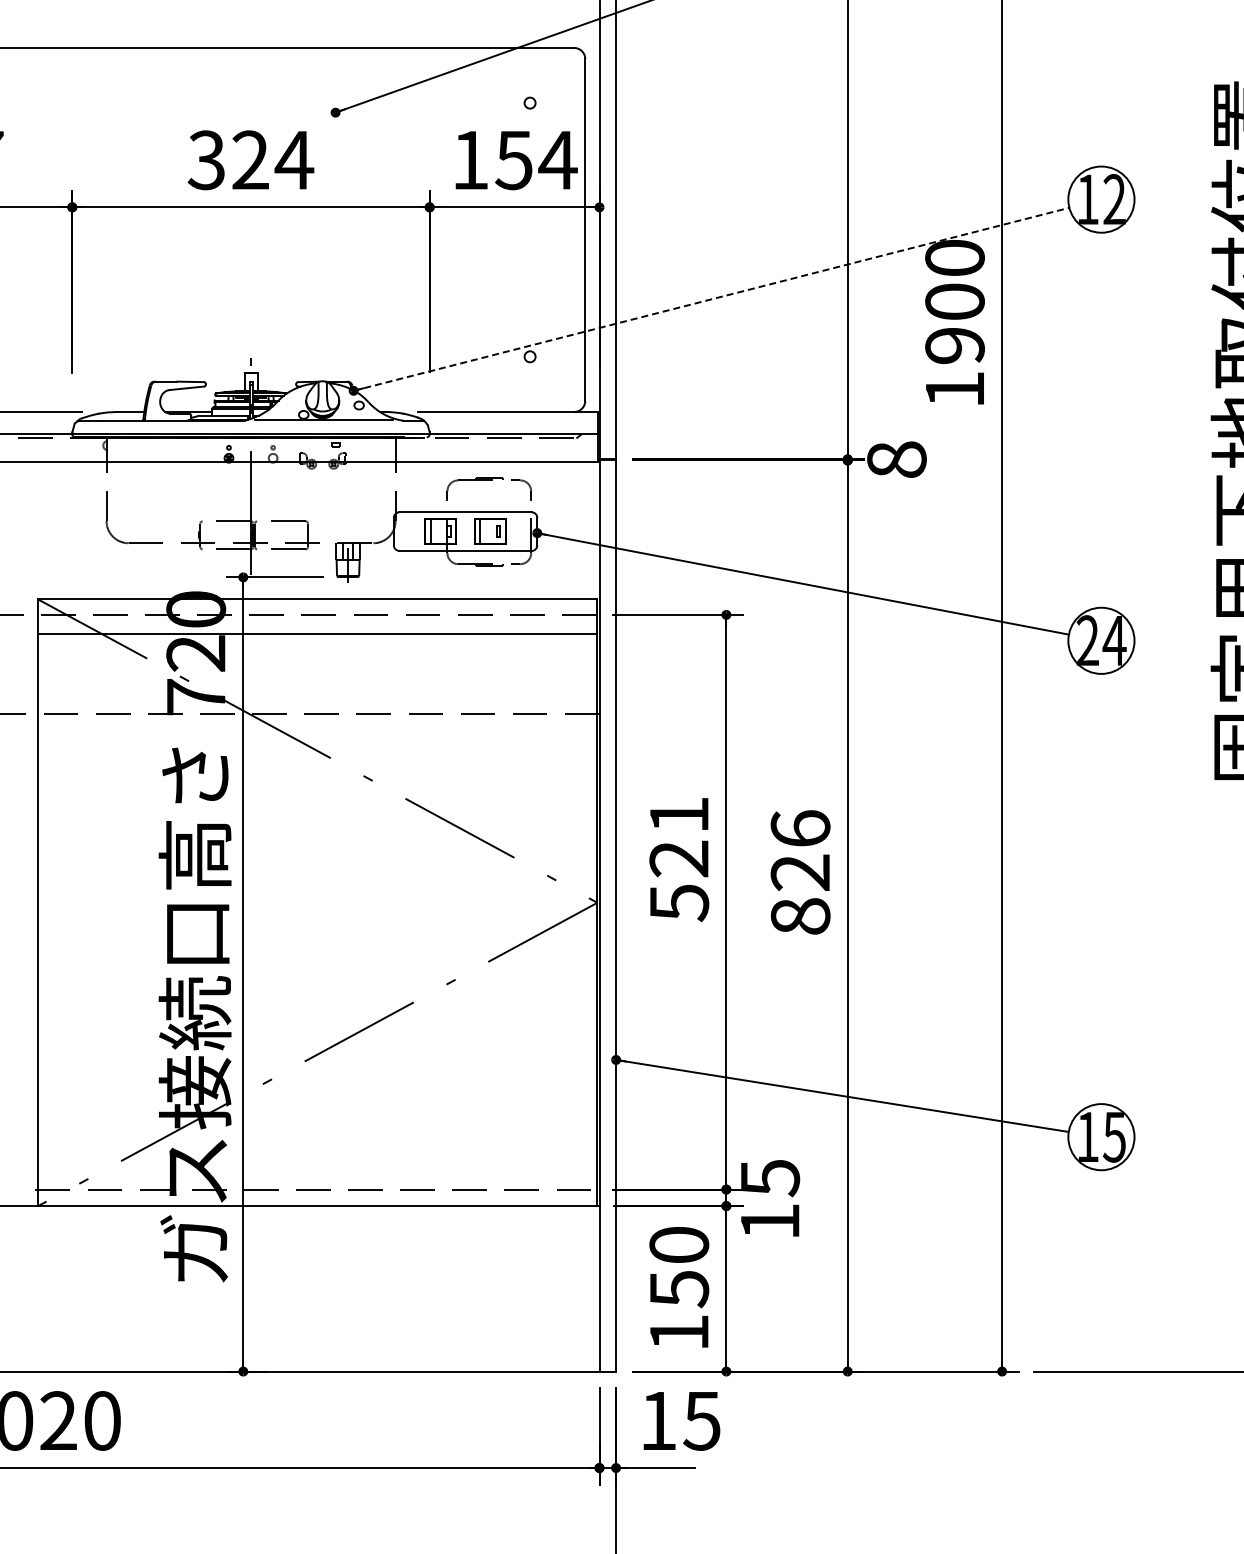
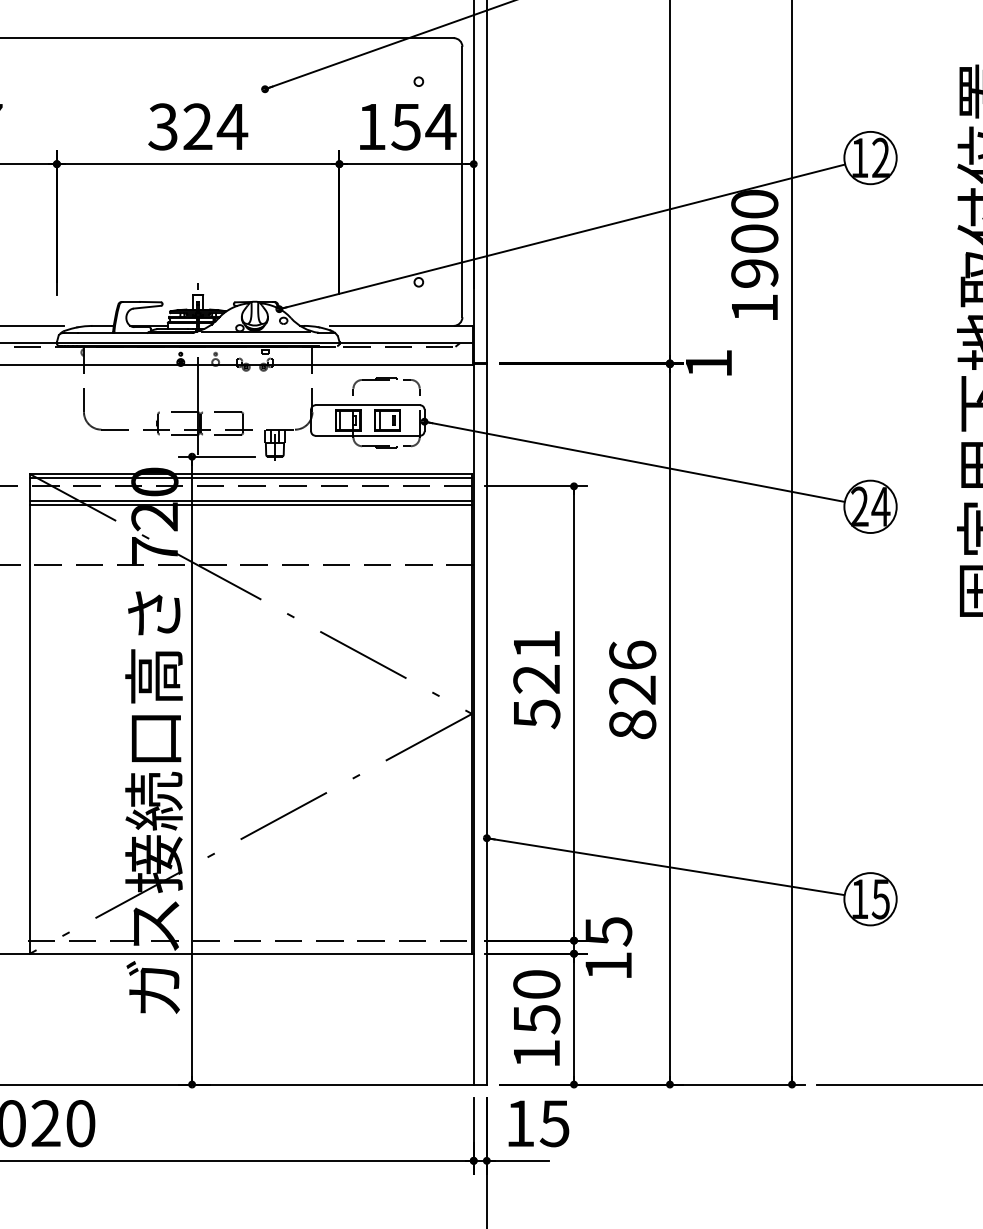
line: (711, 299) -> (562, 236), dashed -> solid
text: (896, 459) -> (708, 363), 8 -> 1
line: (317, 603) -> (250, 477), added
line: (317, 638) -> (250, 505), added

